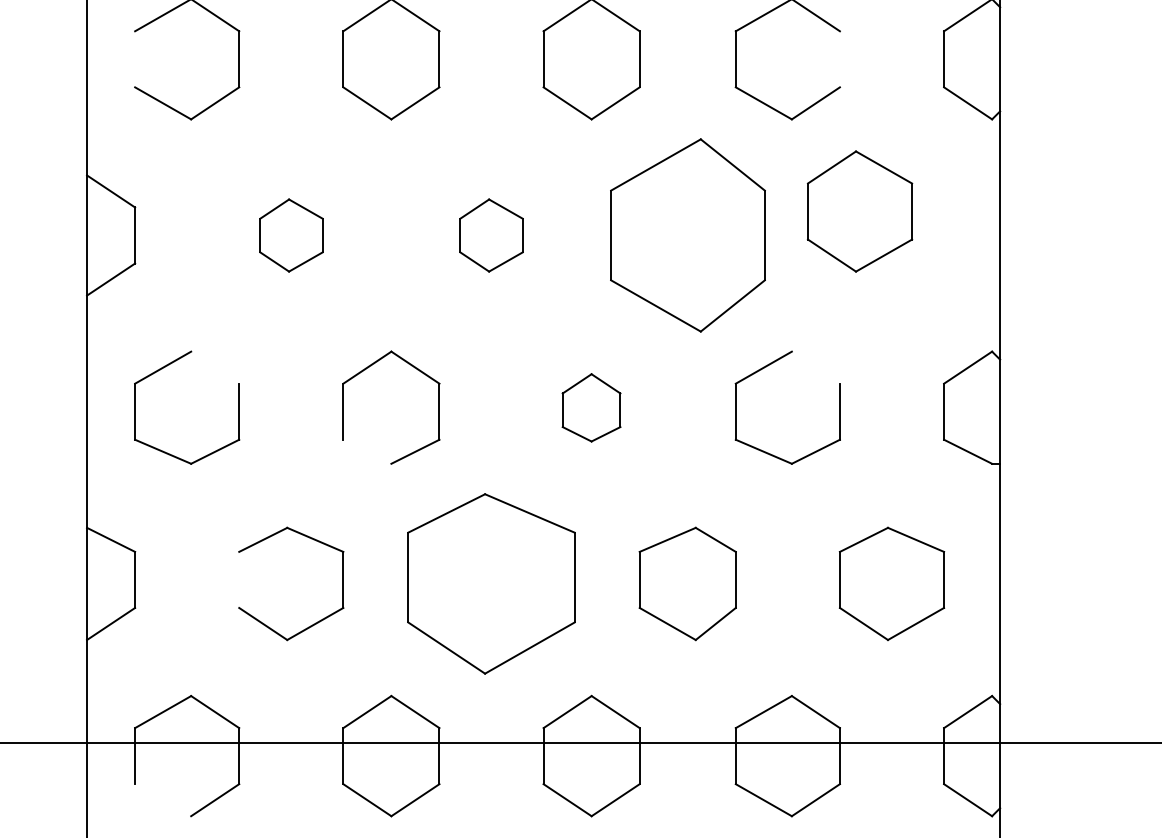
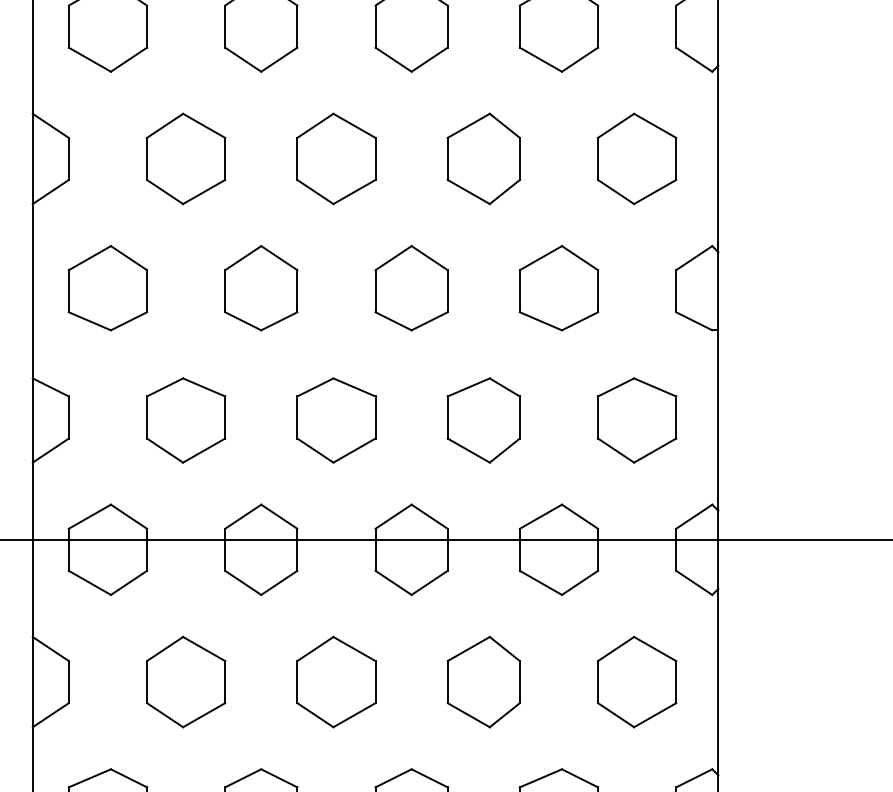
line: (134, 59) -> (68, 26), added
line: (840, 59) -> (598, 26), added
part: (860, 210) -> (637, 158), moved
part: (291, 234) -> (186, 158), size x1.67
part: (491, 234) -> (336, 158), size x1.67
part: (687, 234) -> (483, 158), size x0.62
line: (214, 368) -> (128, 258), added
line: (815, 368) -> (579, 258), added
part: (591, 408) -> (411, 288), size x1.67
line: (367, 452) -> (243, 321), added
line: (239, 579) -> (147, 417), added
part: (491, 583) -> (336, 420), size x0.62
line: (162, 799) -> (89, 582), added

